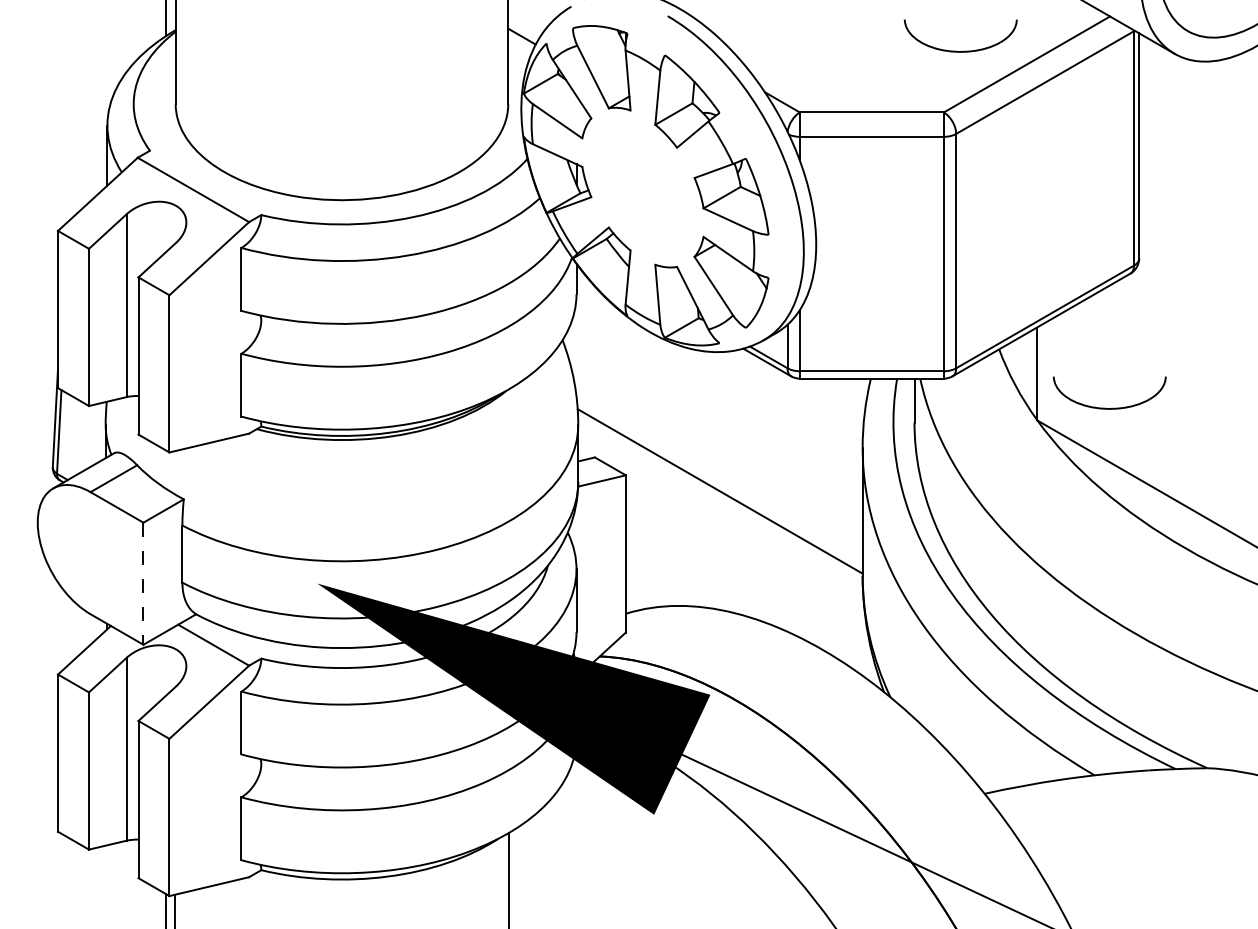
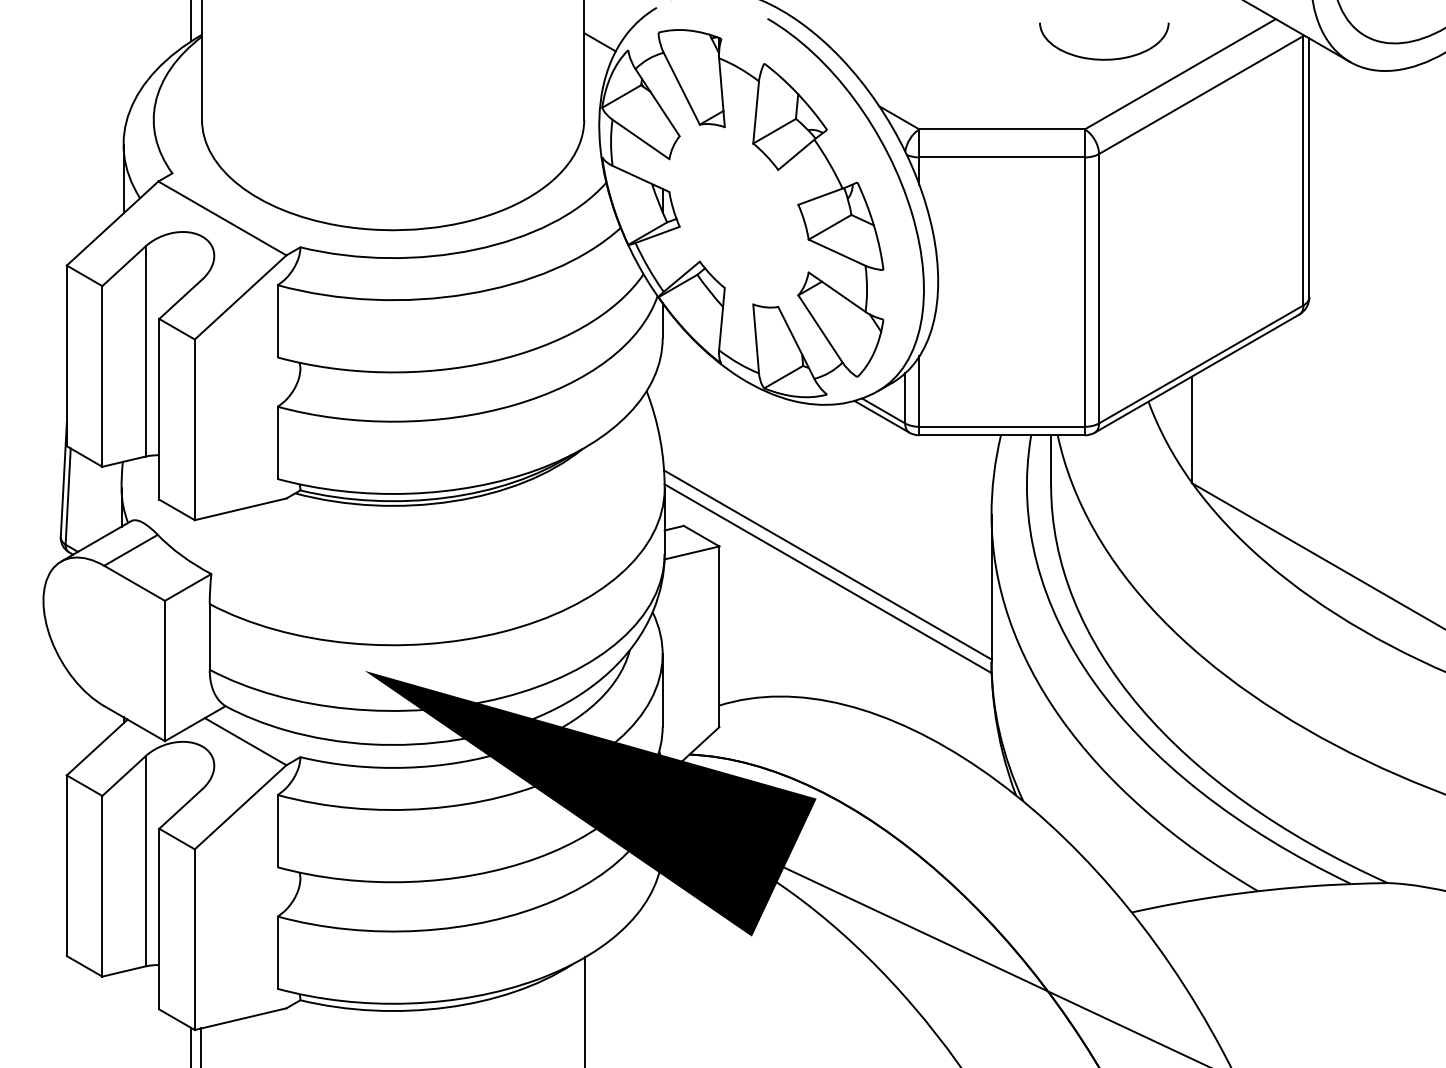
part: (1106, 407) -> (1271, 468), removed
line: (720, 503) -> (828, 578), added
line: (143, 584) -> (165, 671), dashed -> solid

